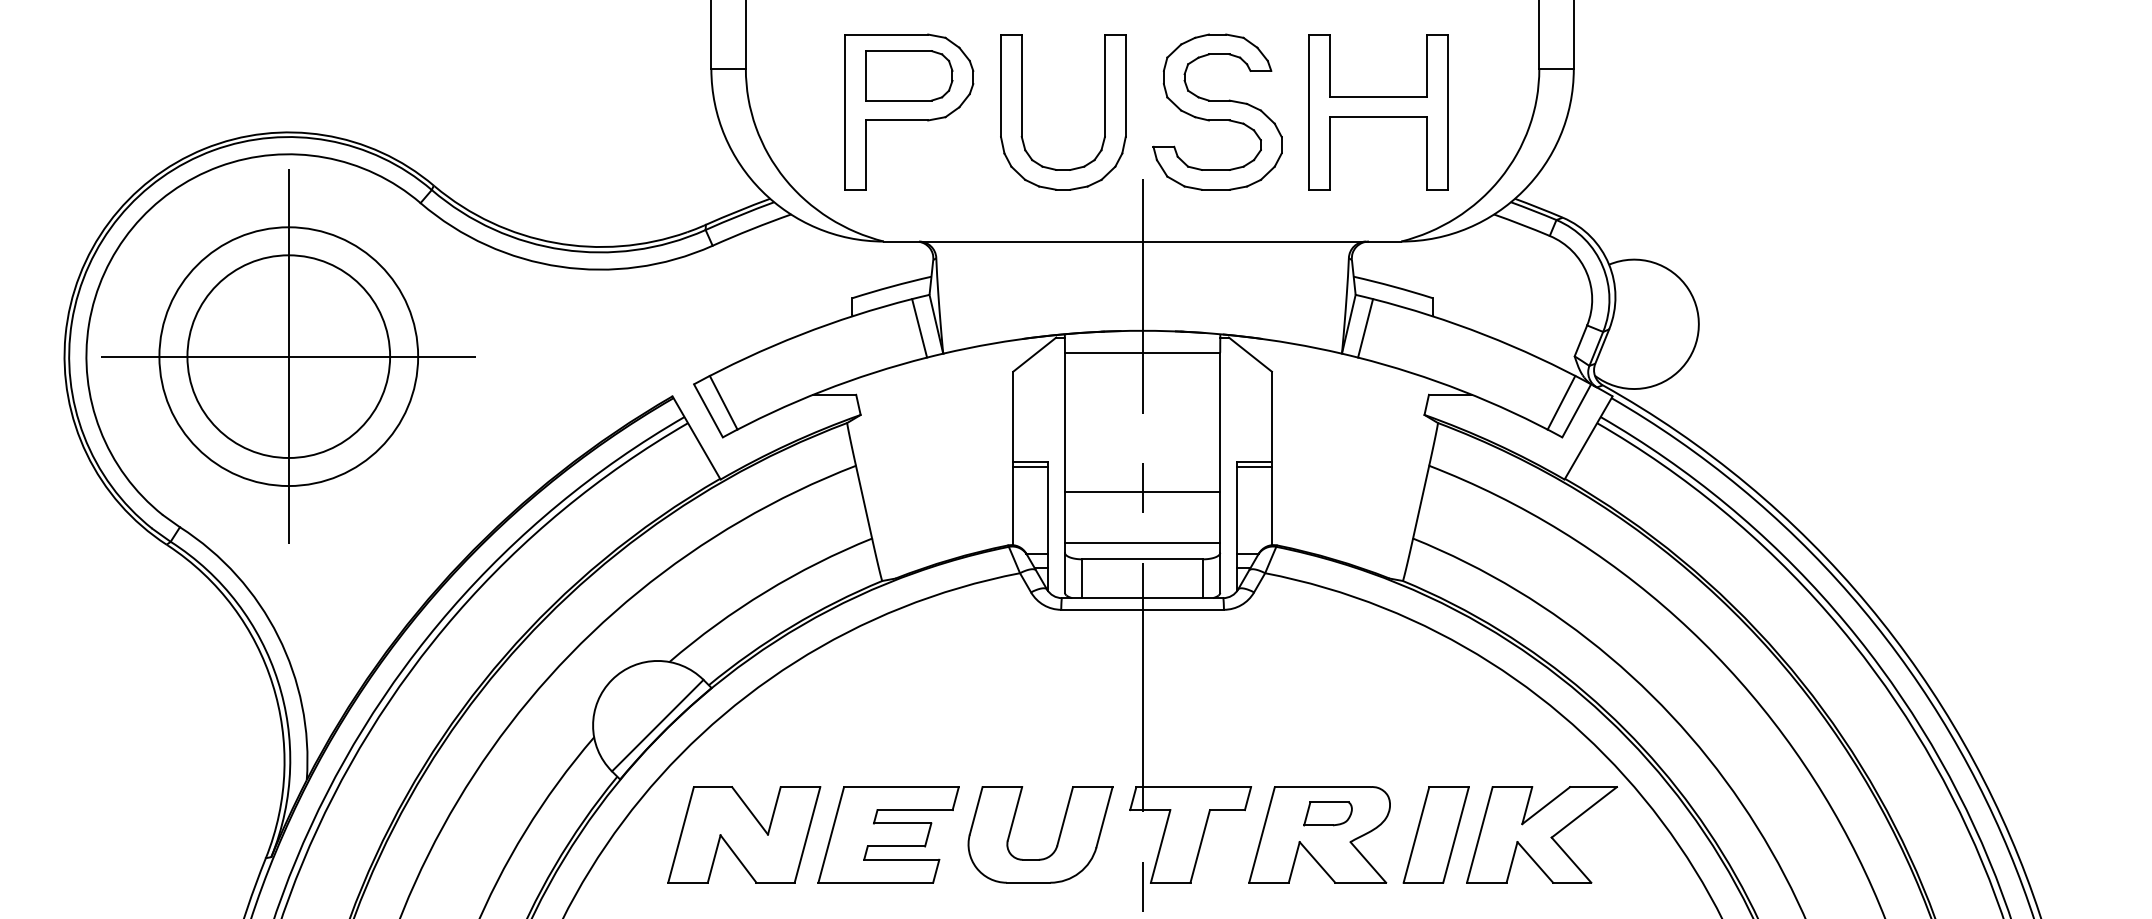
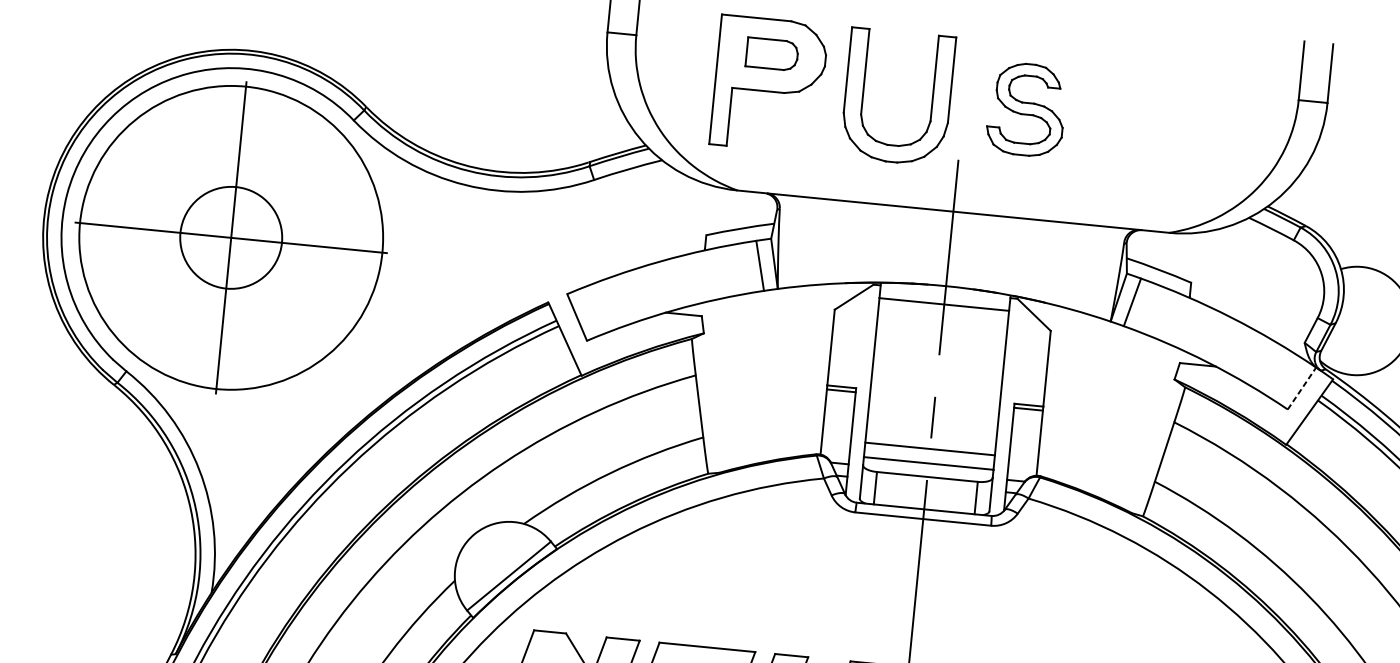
part: (909, 75) -> (772, 53), size x0.7
part: (1217, 111) -> (1026, 109), size x0.7
part: (1378, 112) -> (1160, 123), removed
circle: (288, 356) -> (231, 237), size x0.6
circle: (288, 356) -> (231, 237), size x1.4
line: (723, 402) -> (590, 311), removed
line: (1561, 402) -> (1289, 380), removed
line: (1576, 410) -> (1301, 388), solid -> dashed
line: (1142, 491) -> (930, 448), moved

